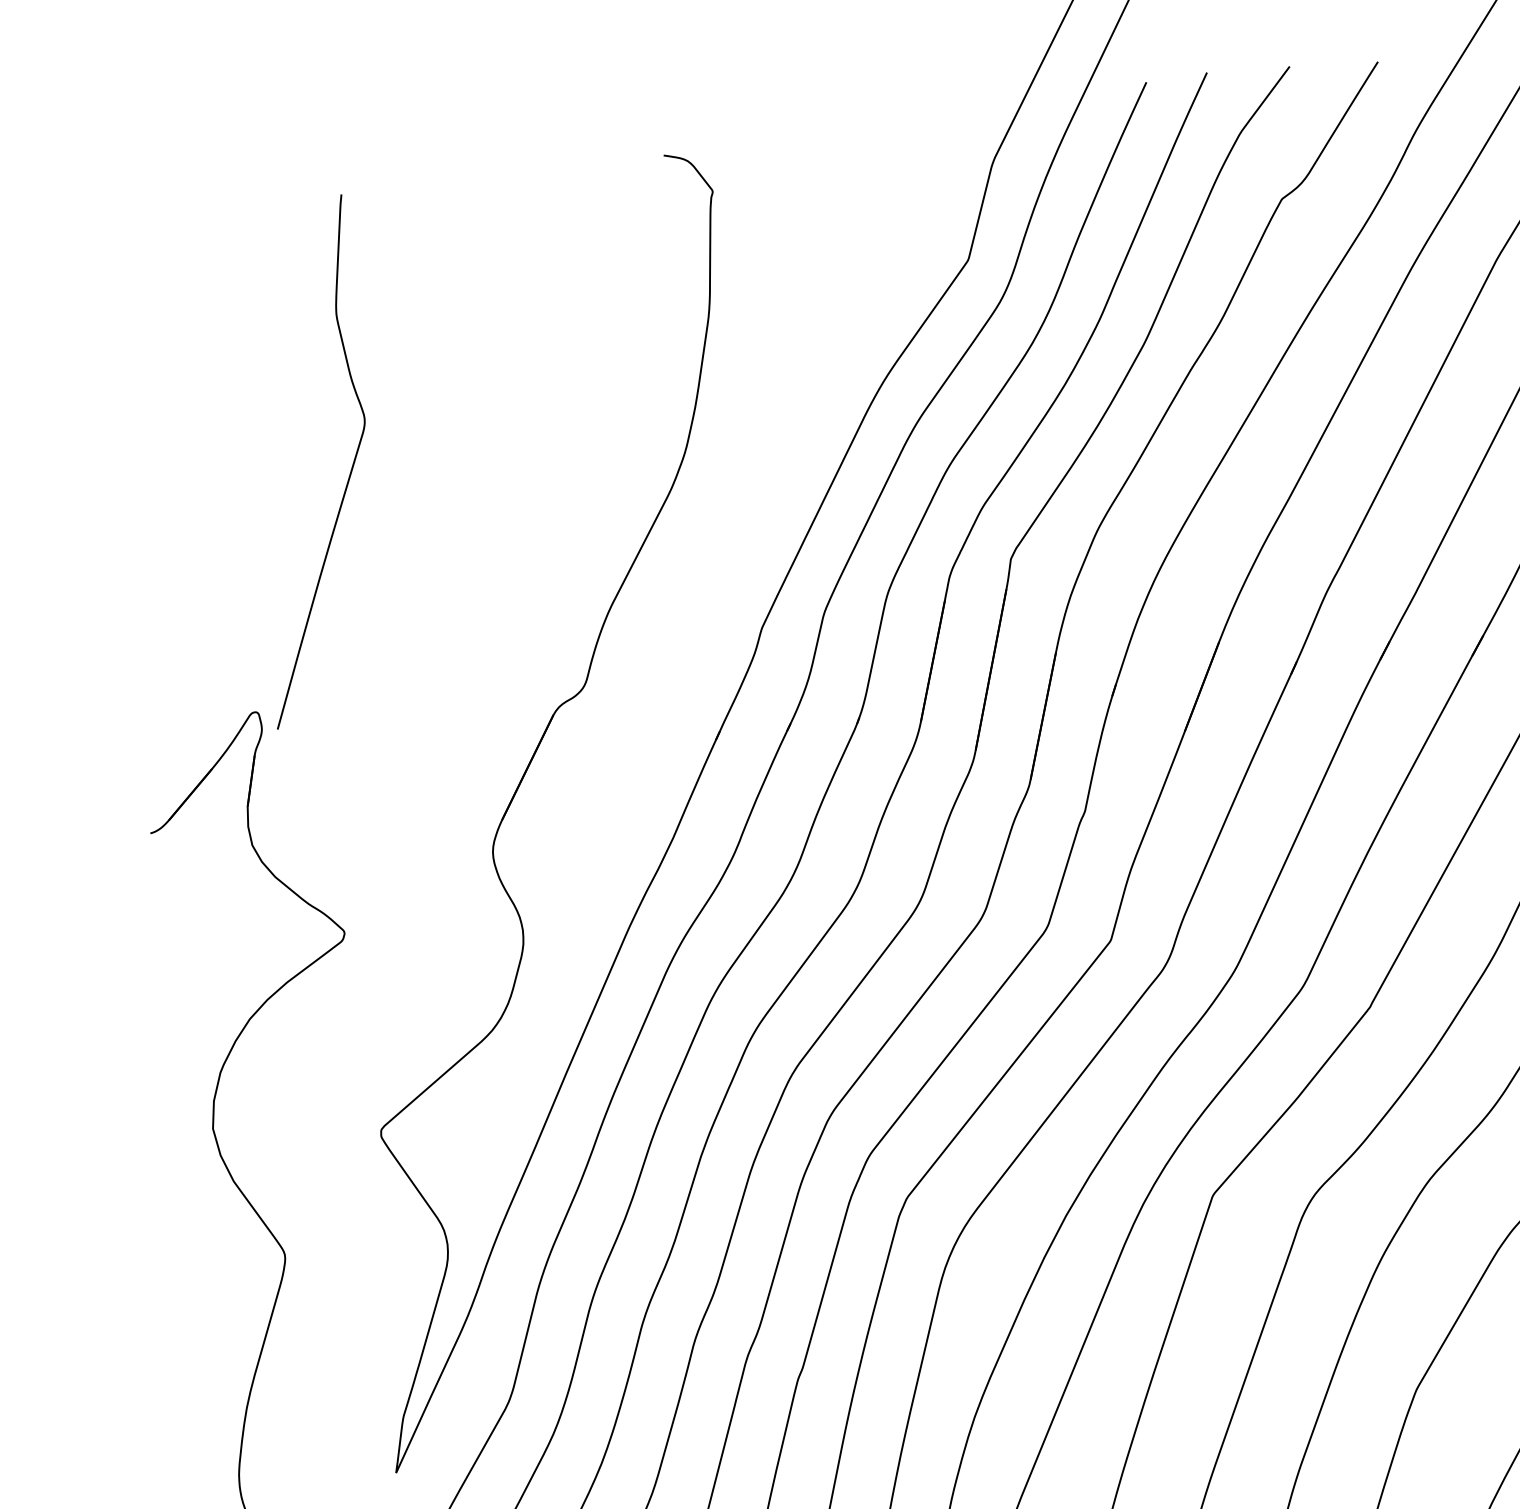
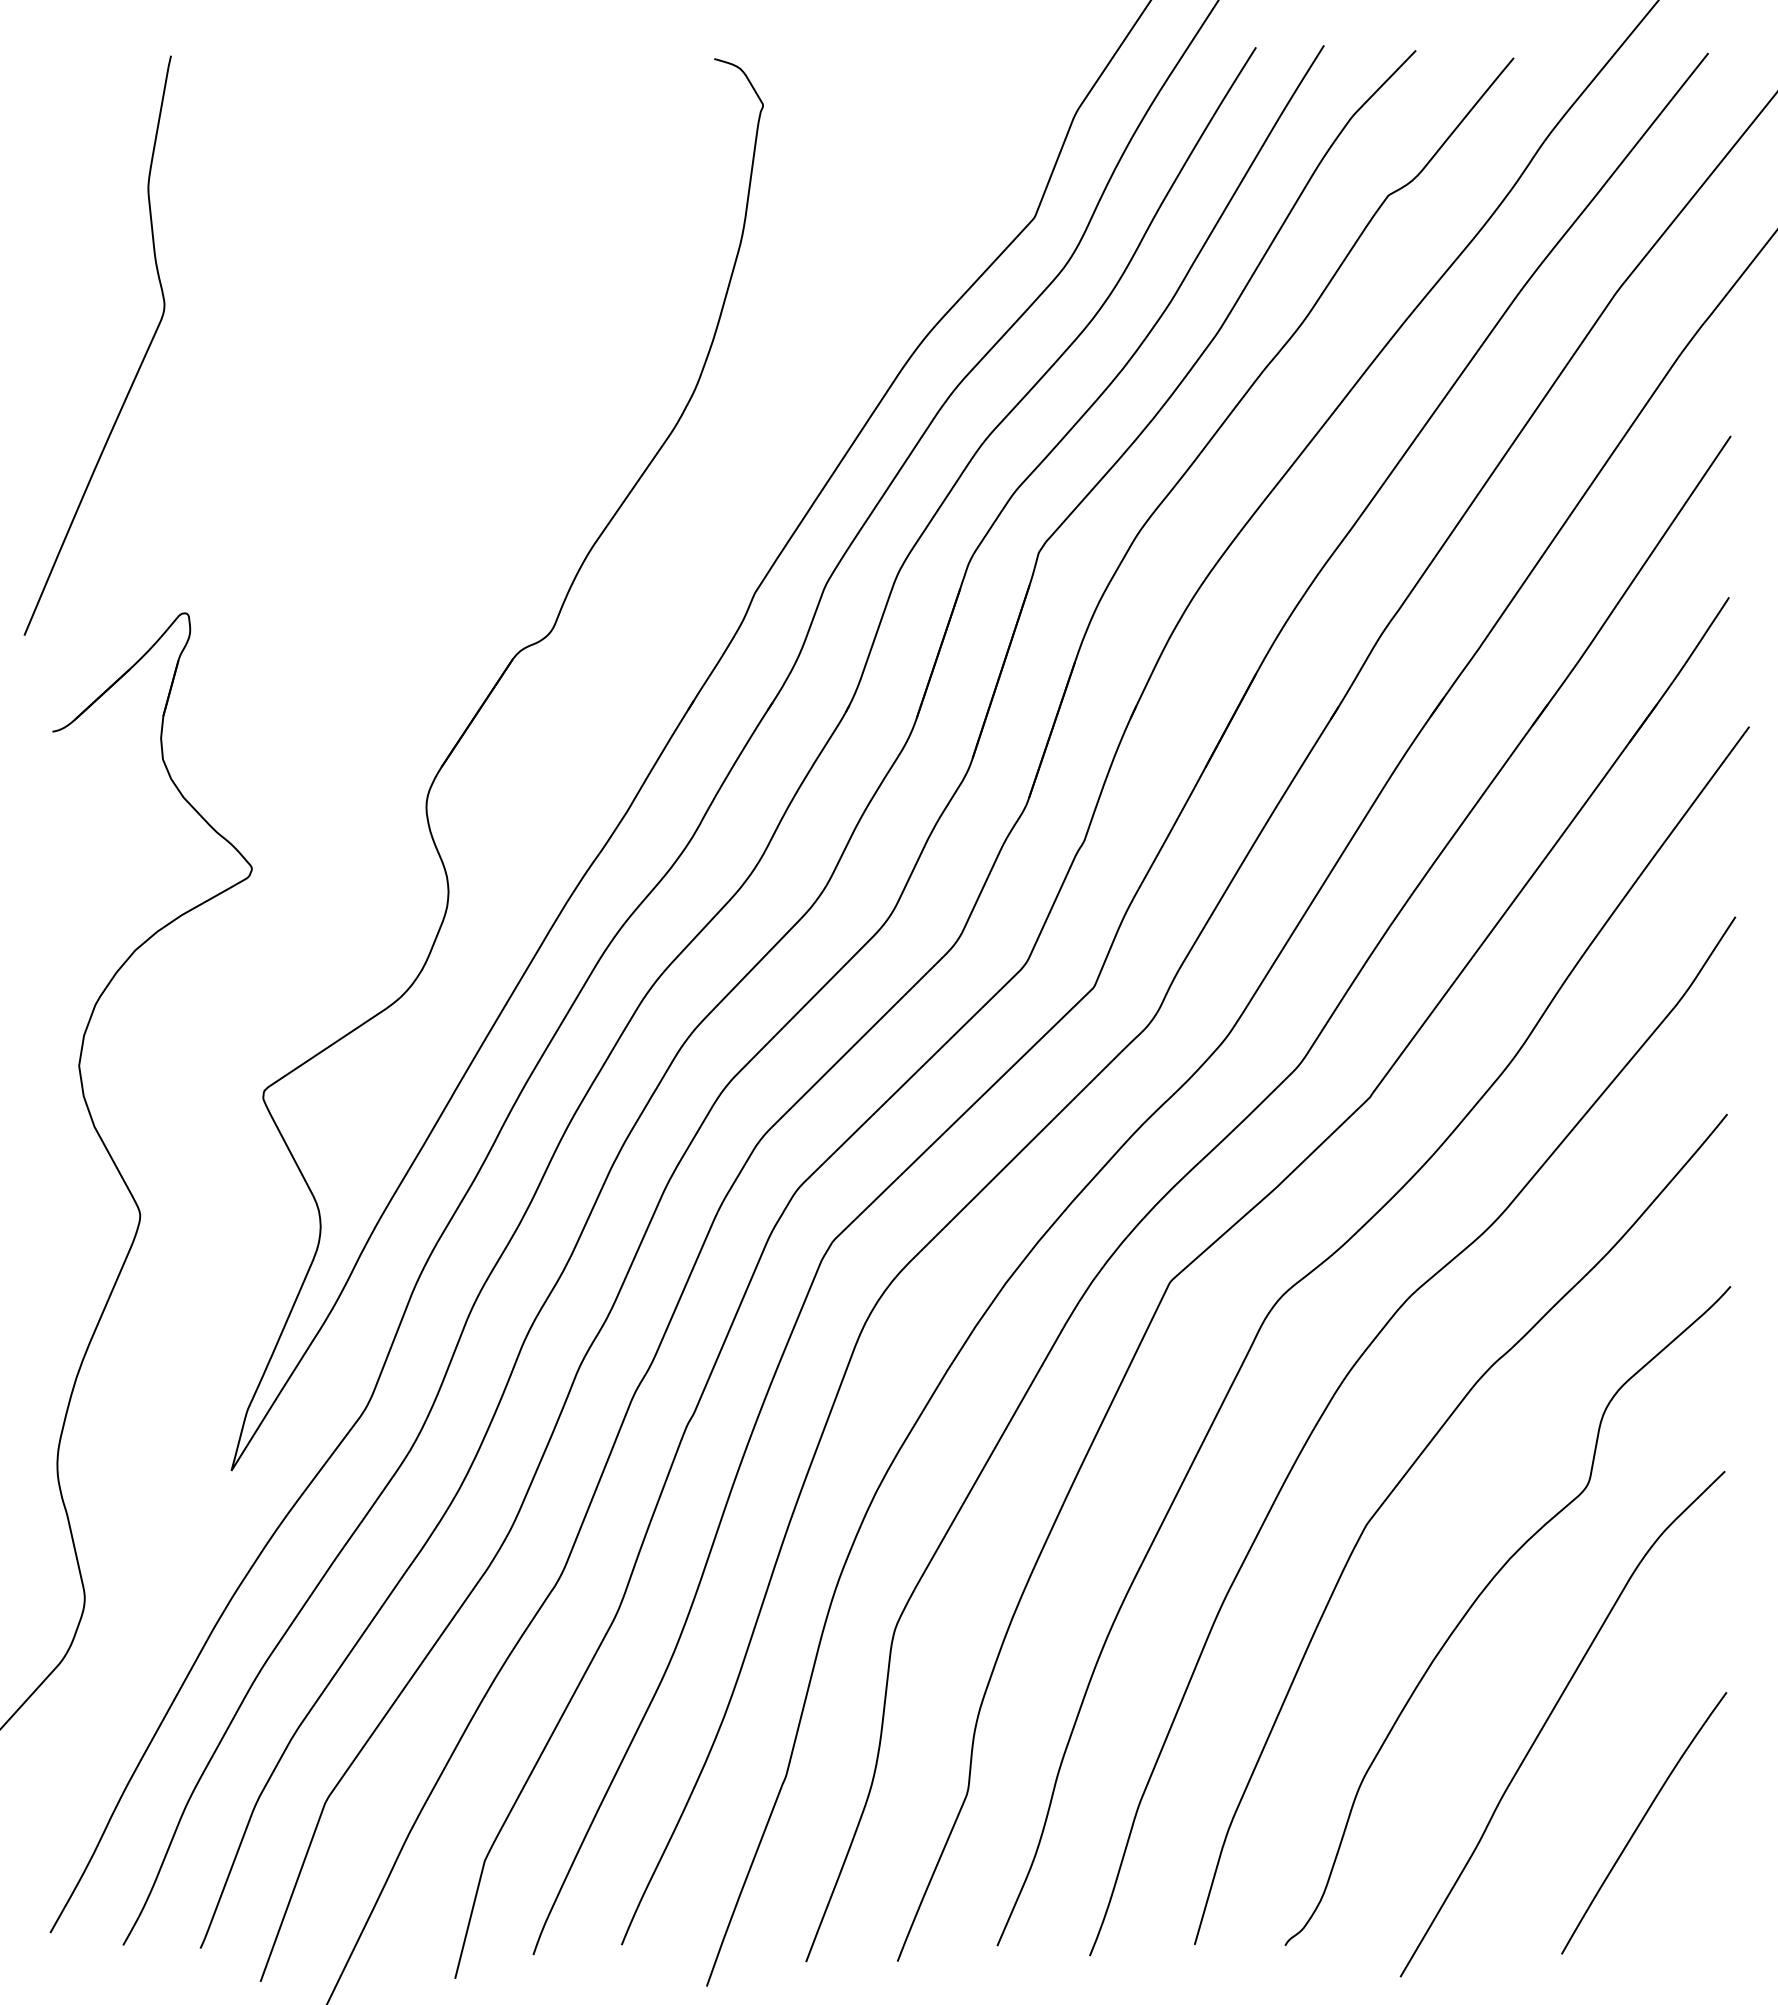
curve: (349, 474) -> (139, 365), moved

